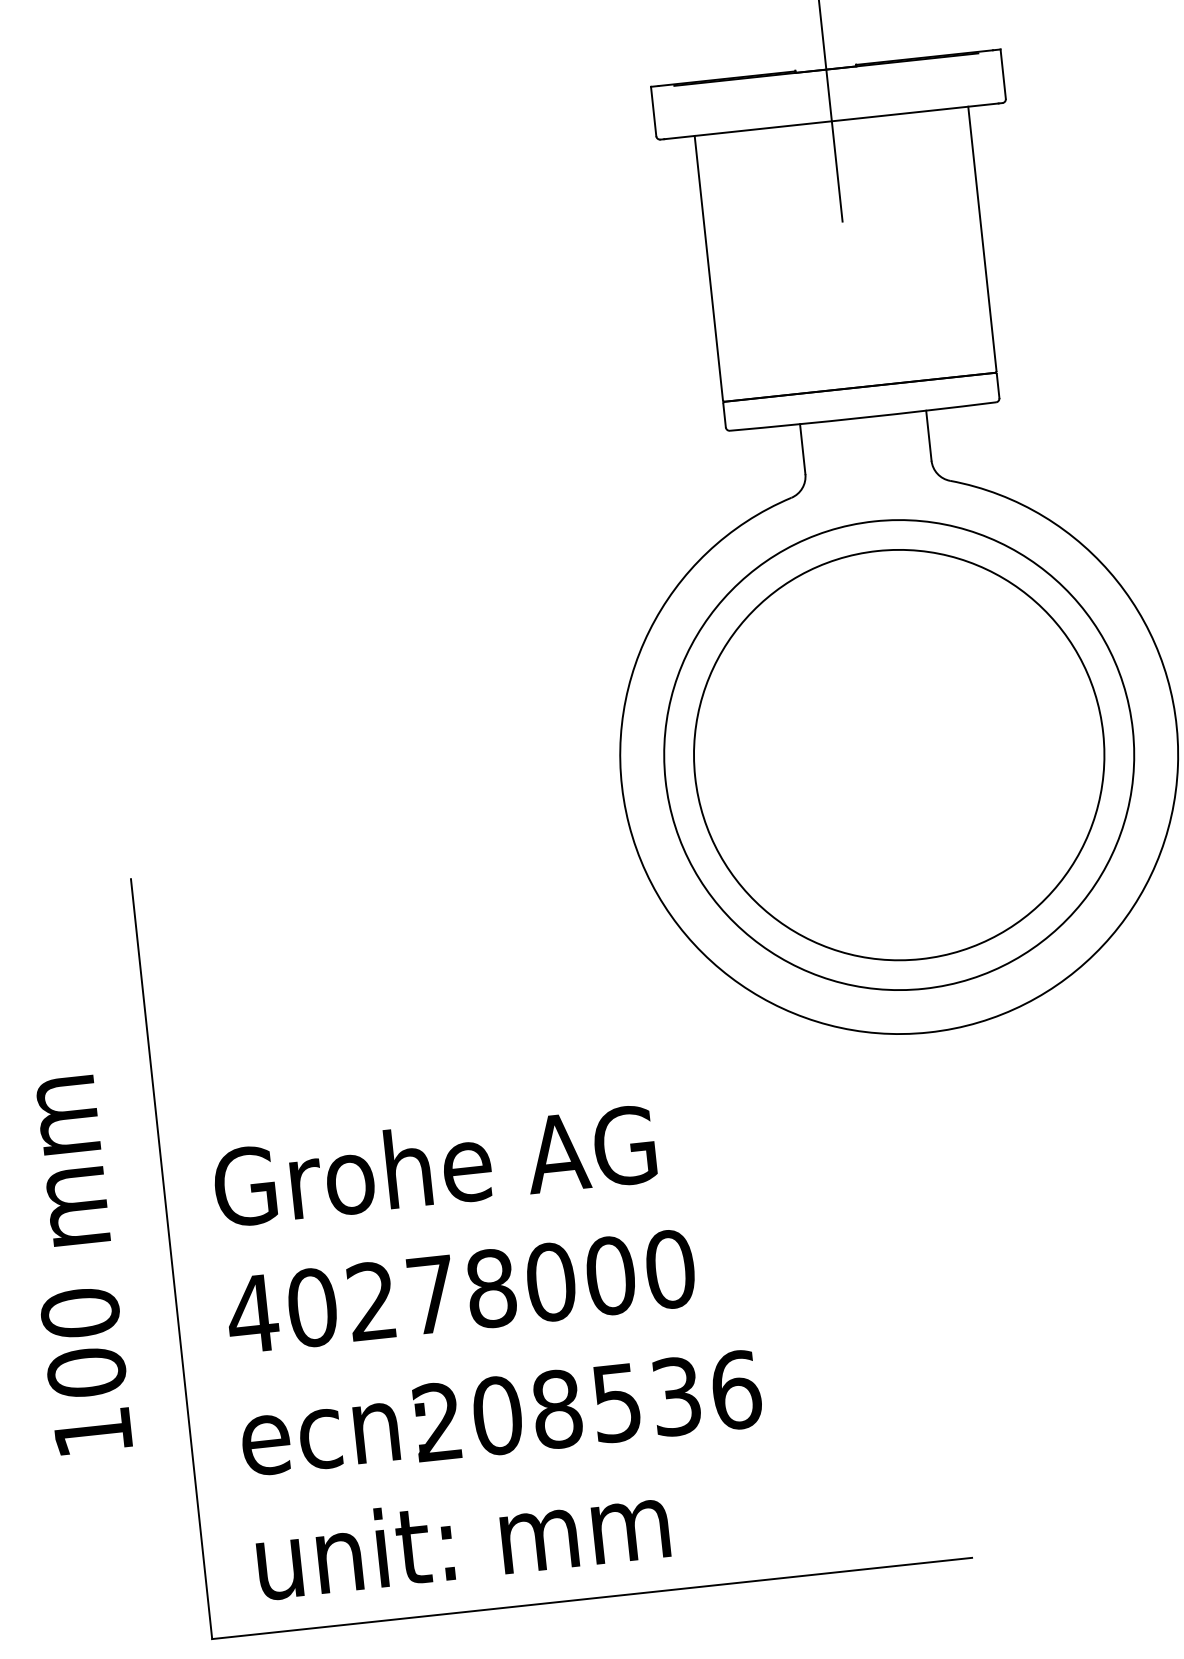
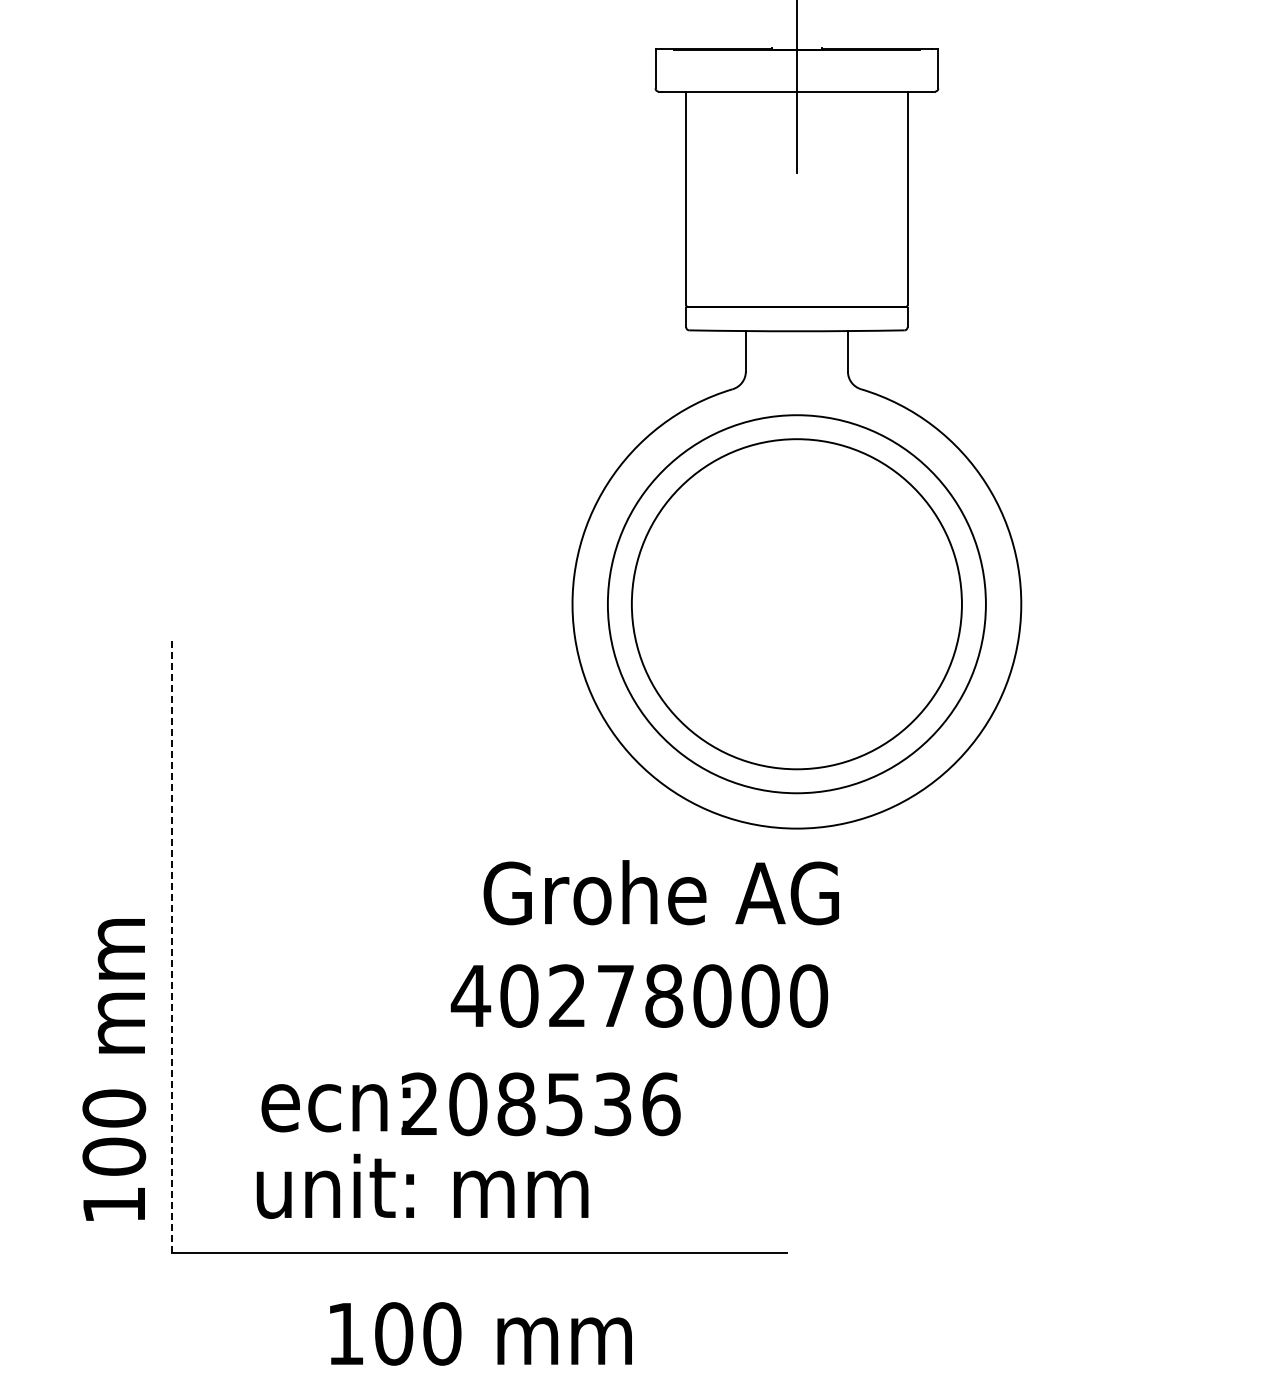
text: (433, 1165) -> (660, 892), moved
line: (171, 1258) -> (171, 944), solid -> dashed
text: (75, 1264) -> (114, 1069), moved
text: (460, 1291) -> (639, 995), moved
text: (500, 1415) -> (470, 1104), moved
text: (462, 1538) -> (422, 1185), moved

